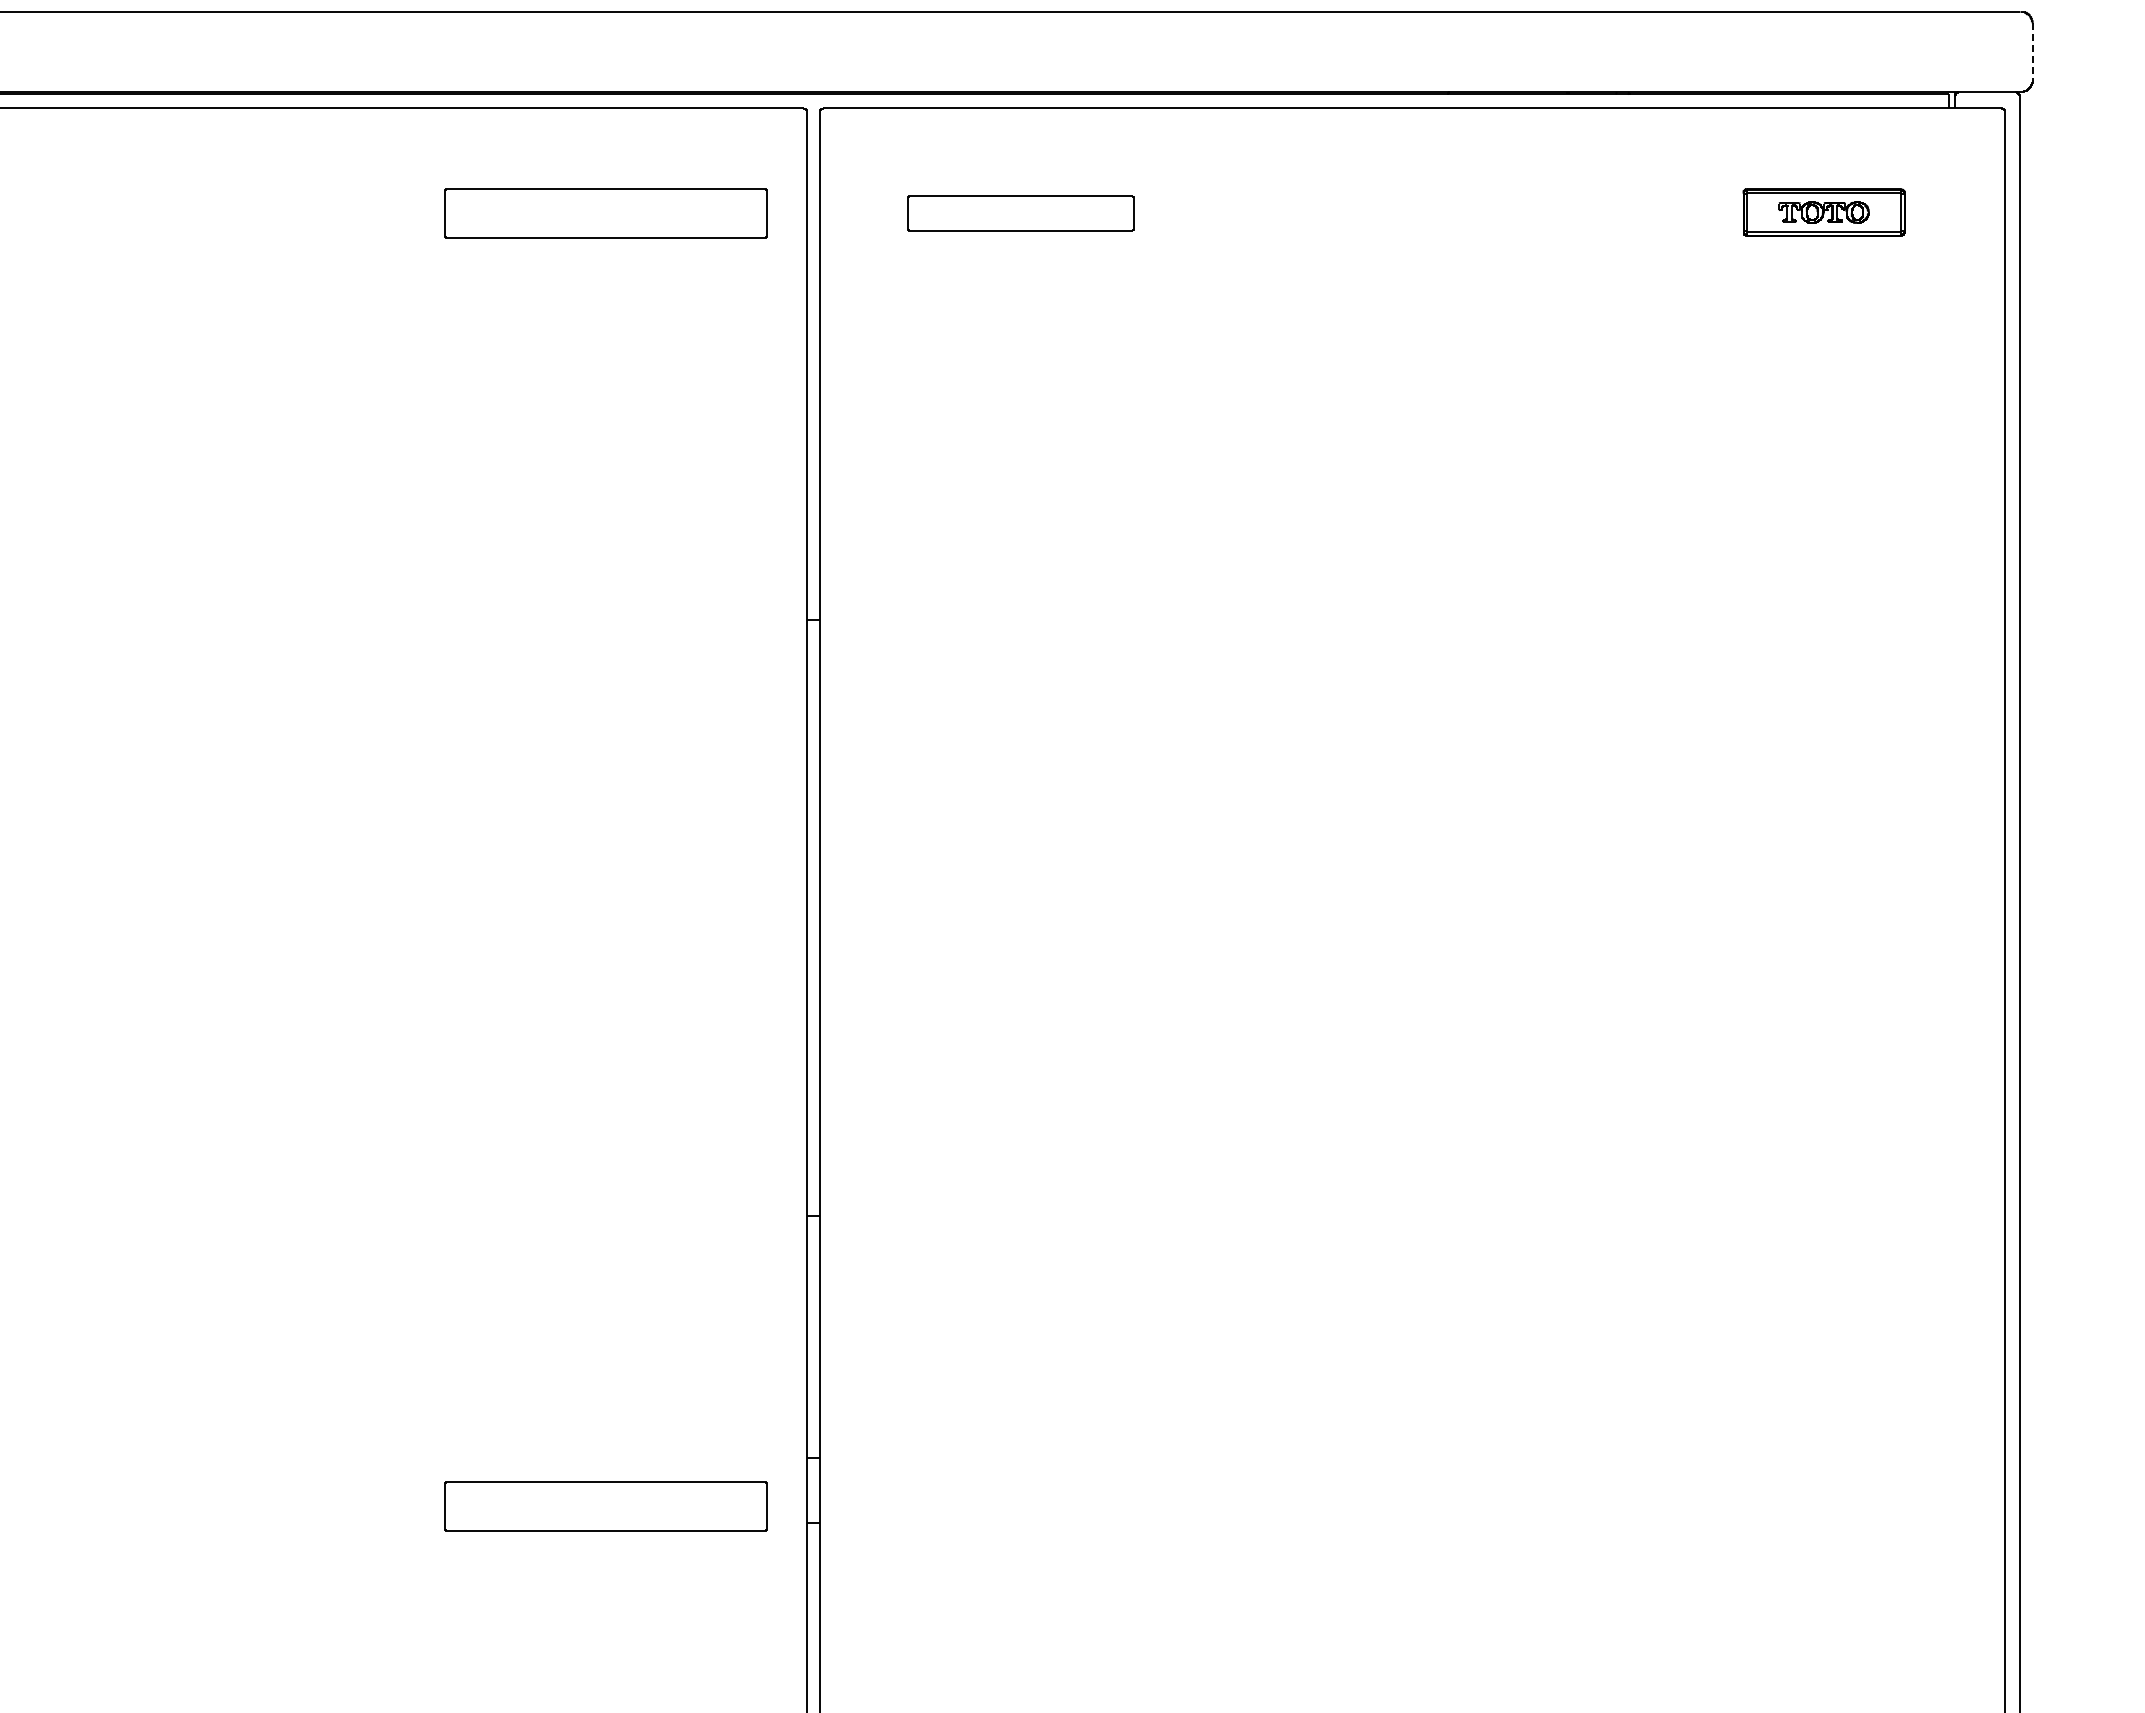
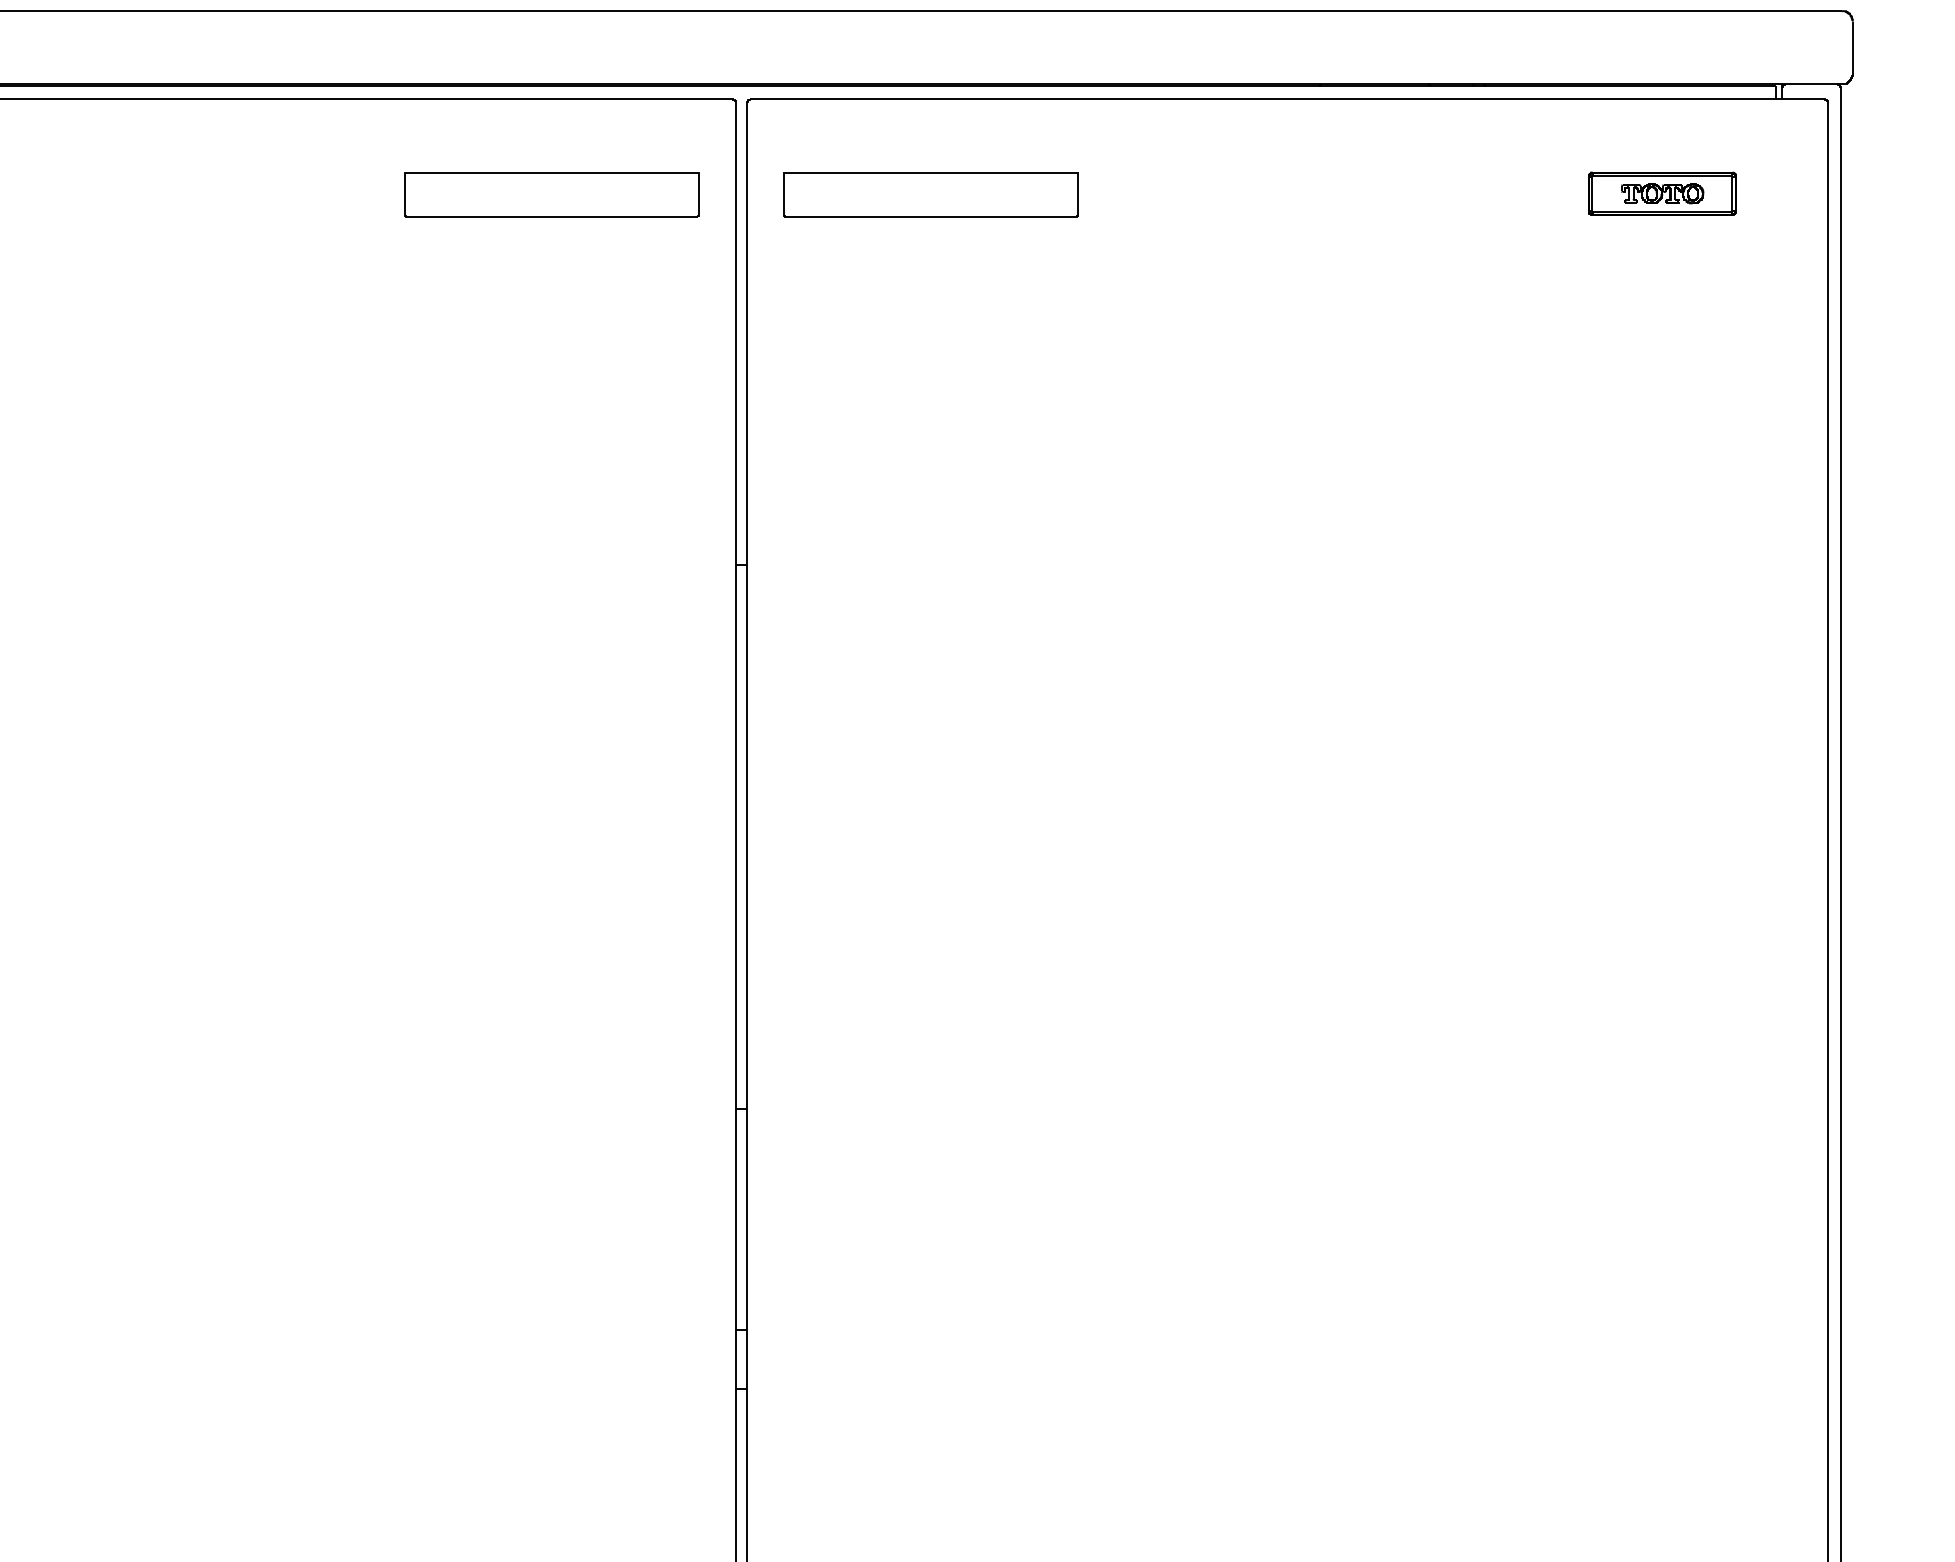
line: (2032, 52) -> (1852, 48), dashed -> solid
part: (1021, 213) -> (931, 194), size x1.43
part: (605, 1506) -> (551, 1373), removed

